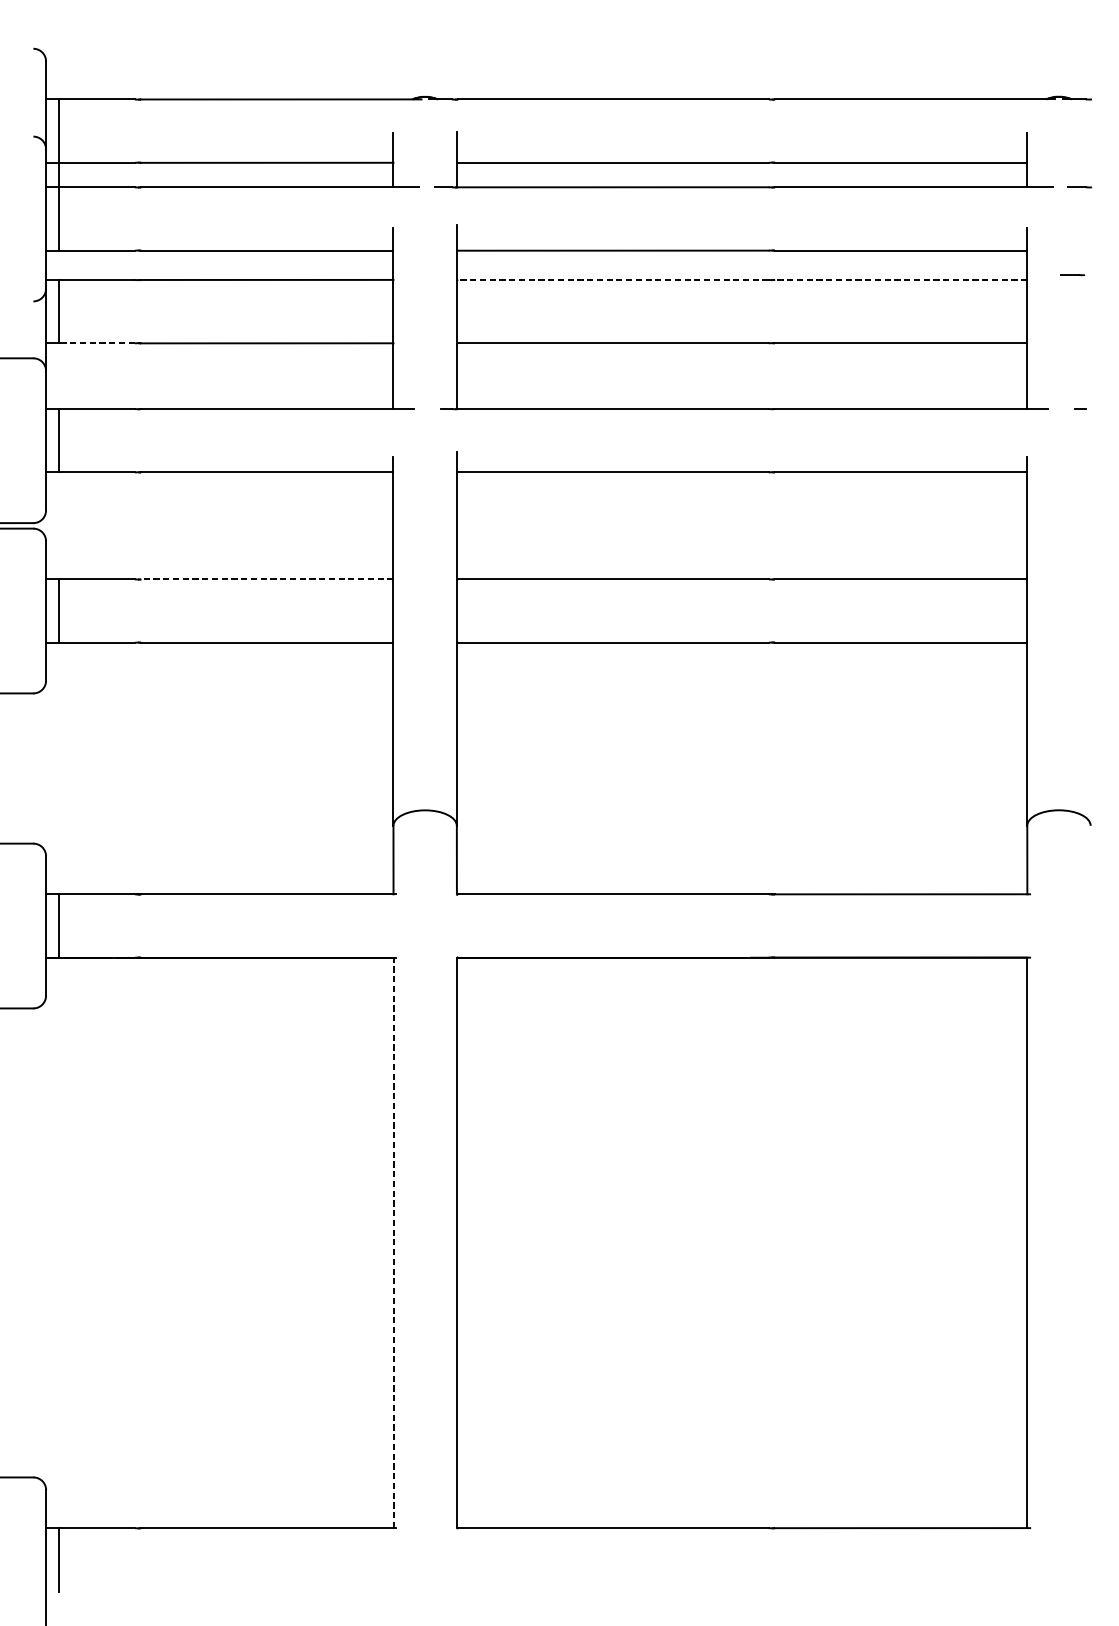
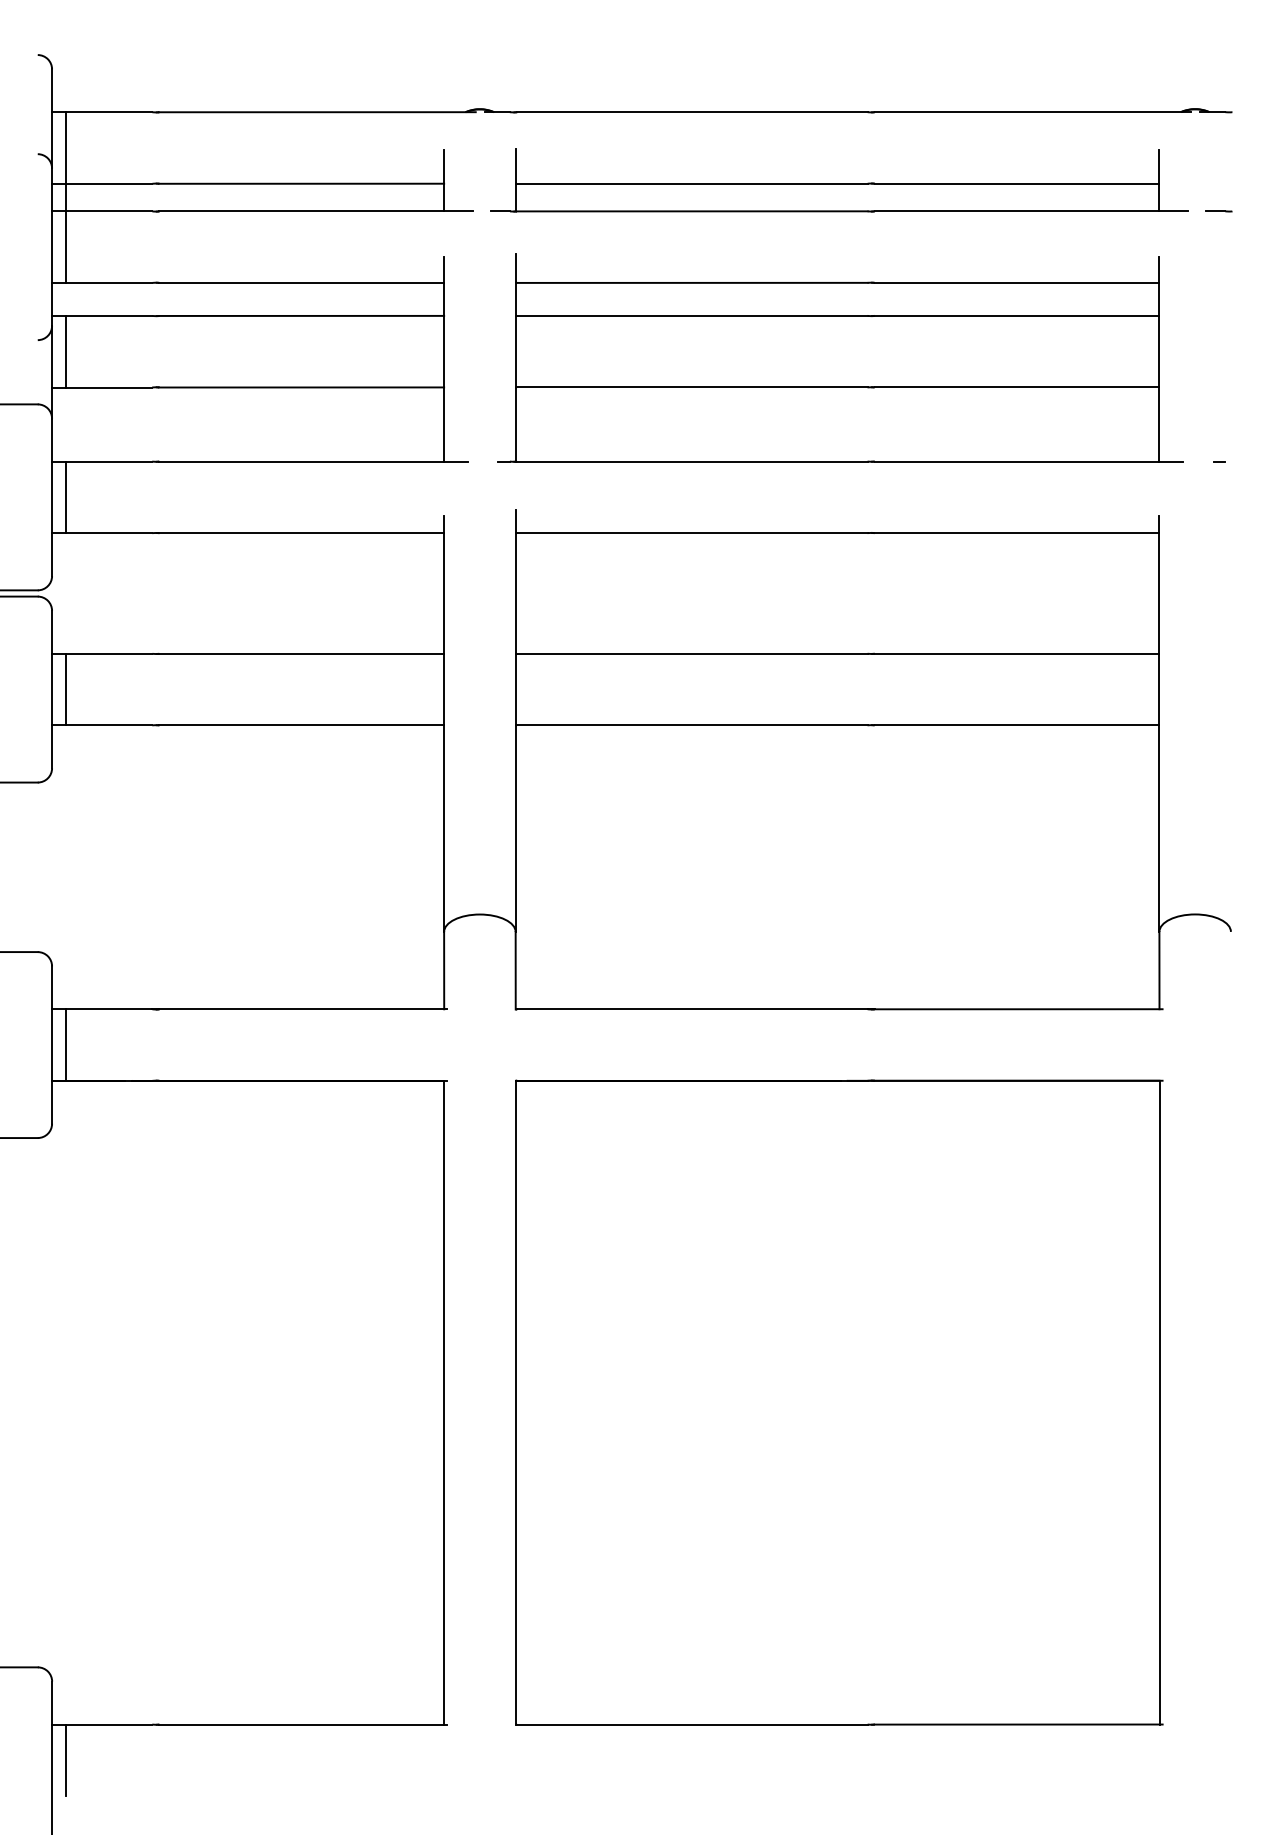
line: (1072, 275) -> (1210, 310), removed
line: (612, 279) -> (691, 315), dashed -> solid
line: (900, 279) -> (1016, 315), dashed -> solid
line: (96, 343) -> (109, 387), dashed -> solid
line: (267, 579) -> (301, 653), dashed -> solid
line: (393, 1242) -> (444, 1402), dashed -> solid

